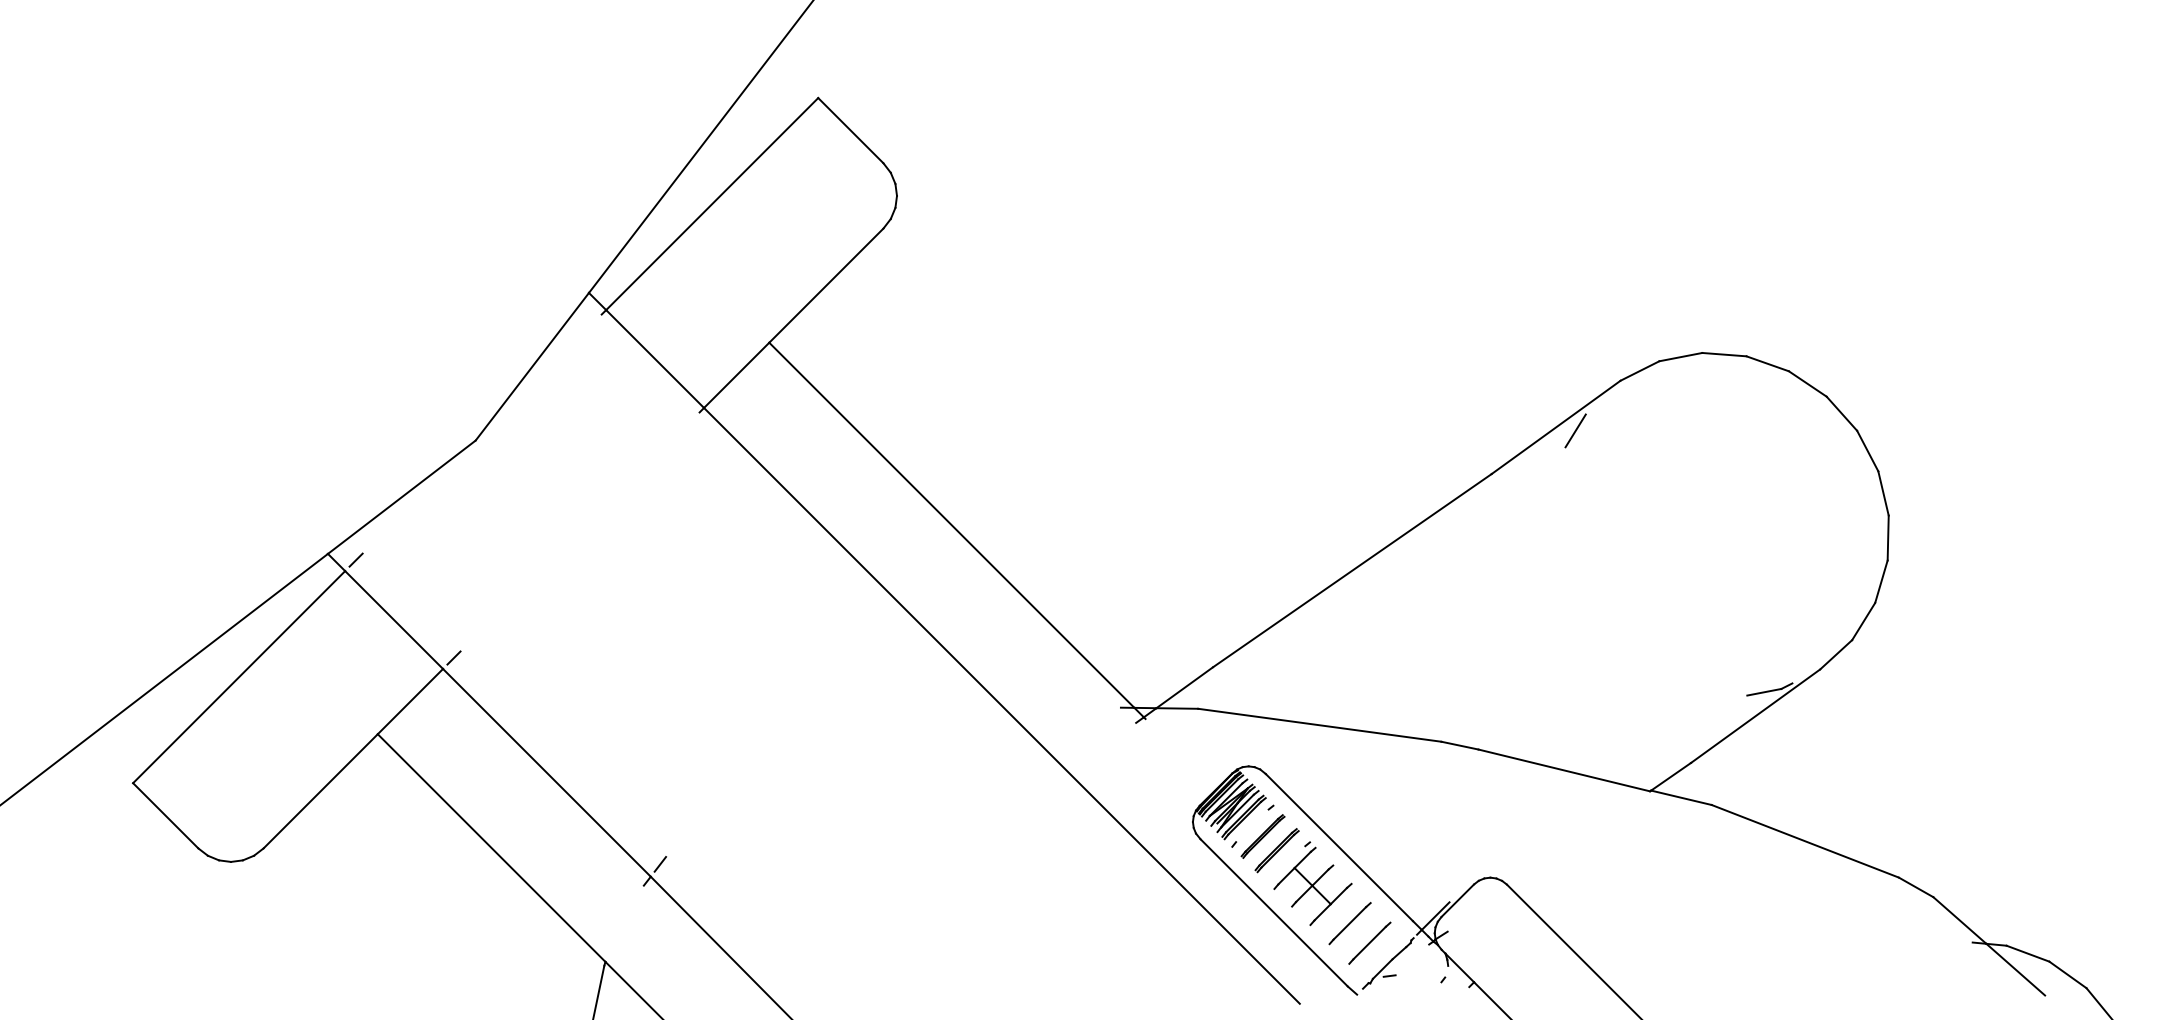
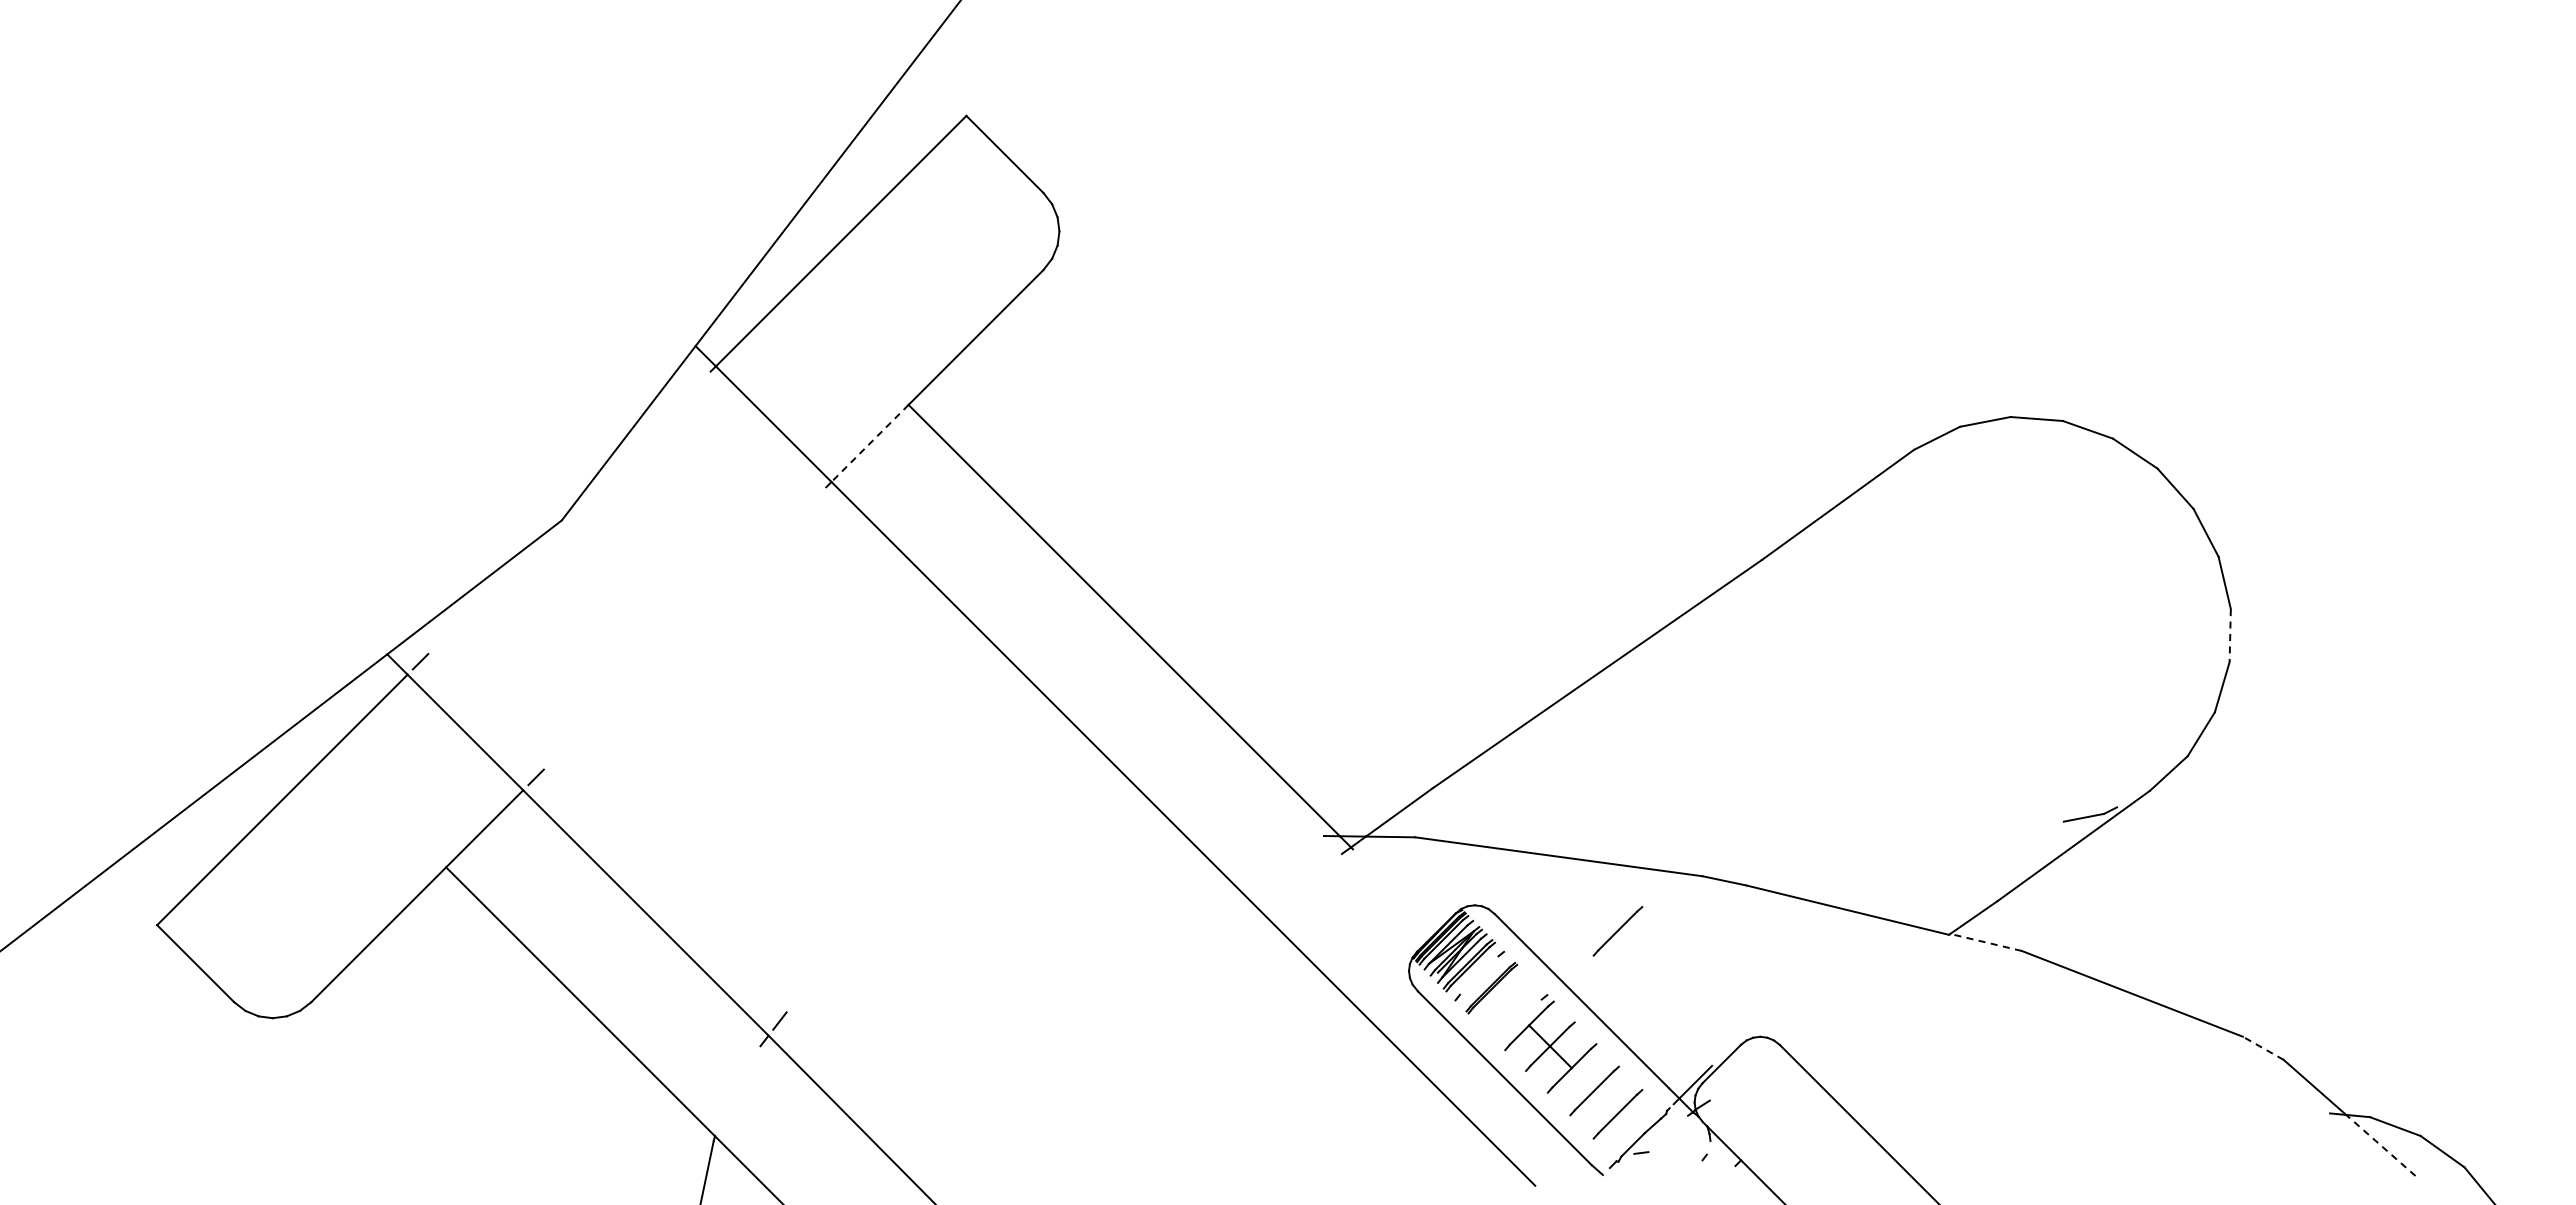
line: (736, 375) -> (869, 443), solid -> dashed
line: (1576, 430) -> (1861, 508), removed
line: (1888, 537) -> (2230, 635), solid -> dashed
line: (1369, 788) -> (1617, 931), added
line: (1681, 797) -> (1986, 942), solid -> dashed
part: (1277, 850) -> (1508, 1004), removed
line: (1915, 887) -> (2262, 1048), solid -> dashed
line: (2015, 969) -> (2380, 1145), solid -> dashed

